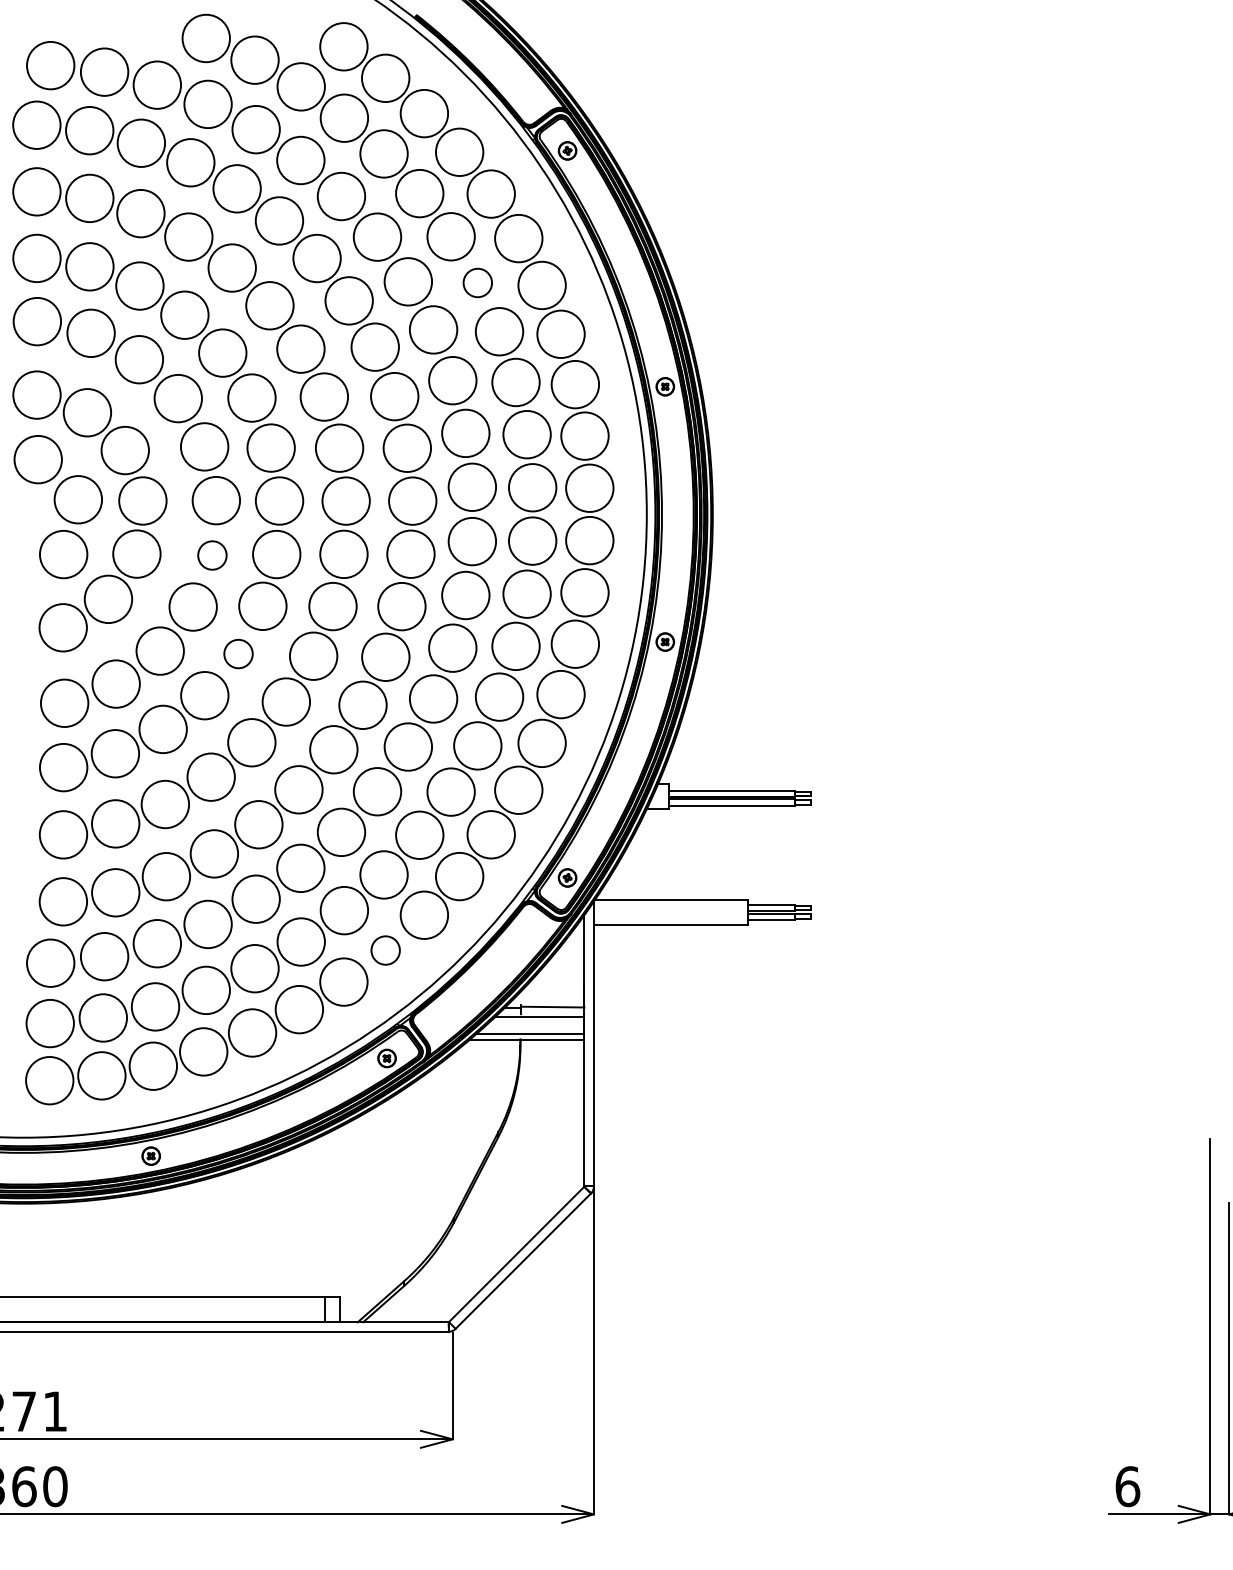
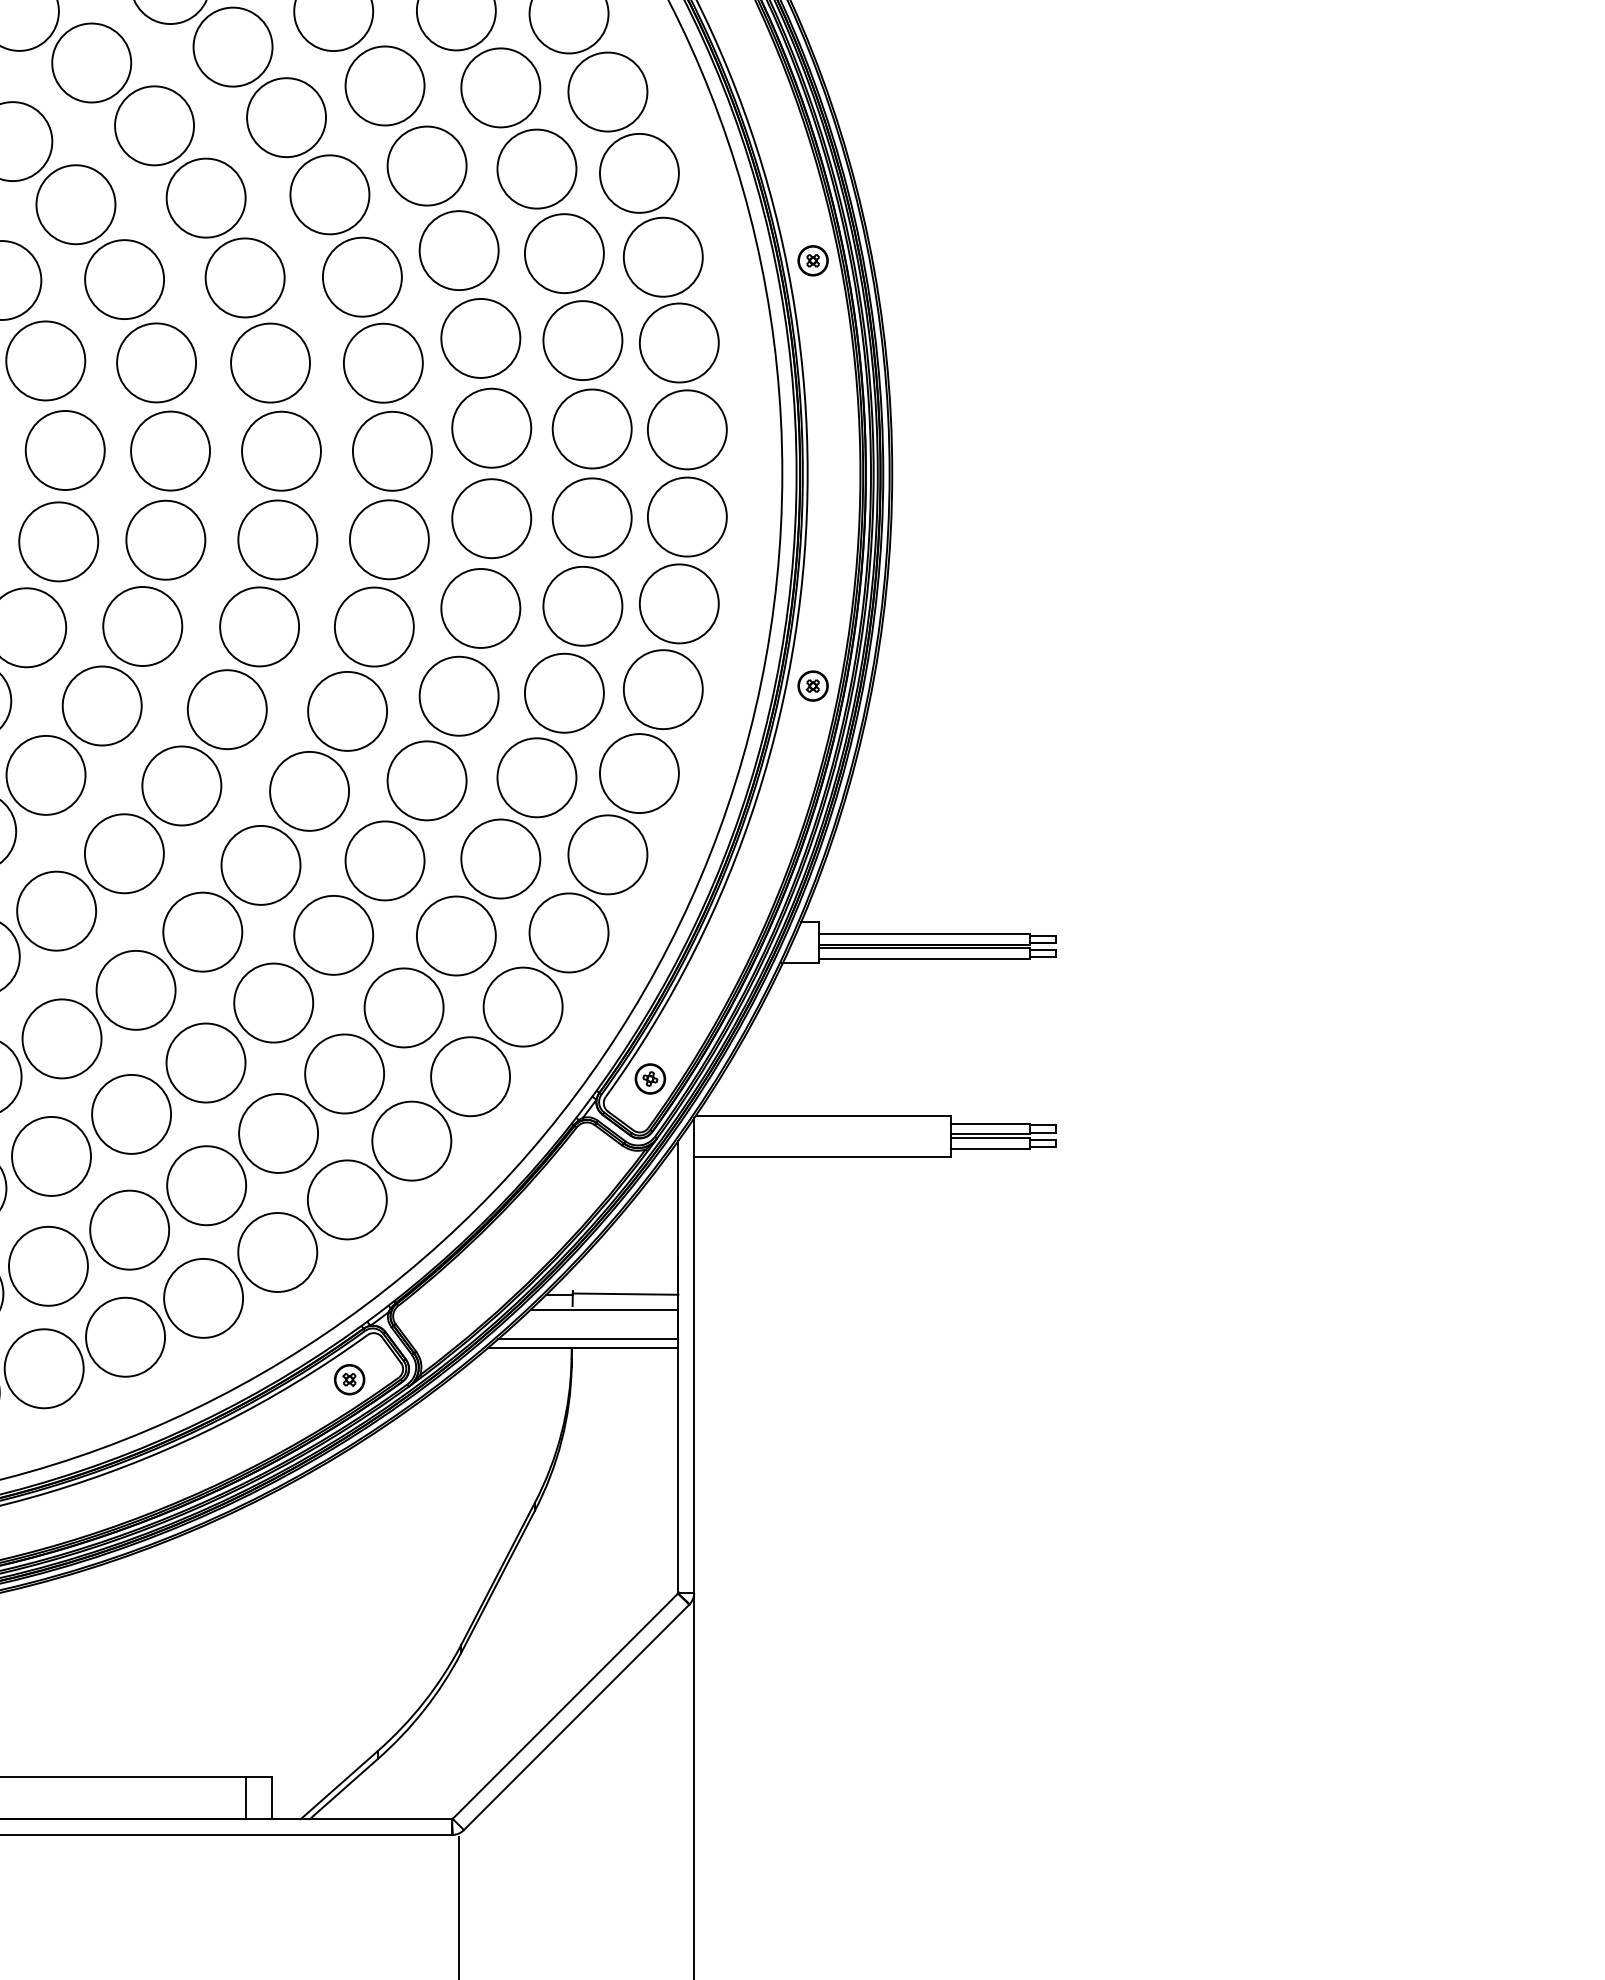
circle: (477, 282) -> (500, 87), size x1.67
circle: (212, 555) -> (58, 541), size x1.67
circle: (238, 653) -> (102, 705), size x1.67
circle: (385, 950) -> (347, 1199), size x1.67

